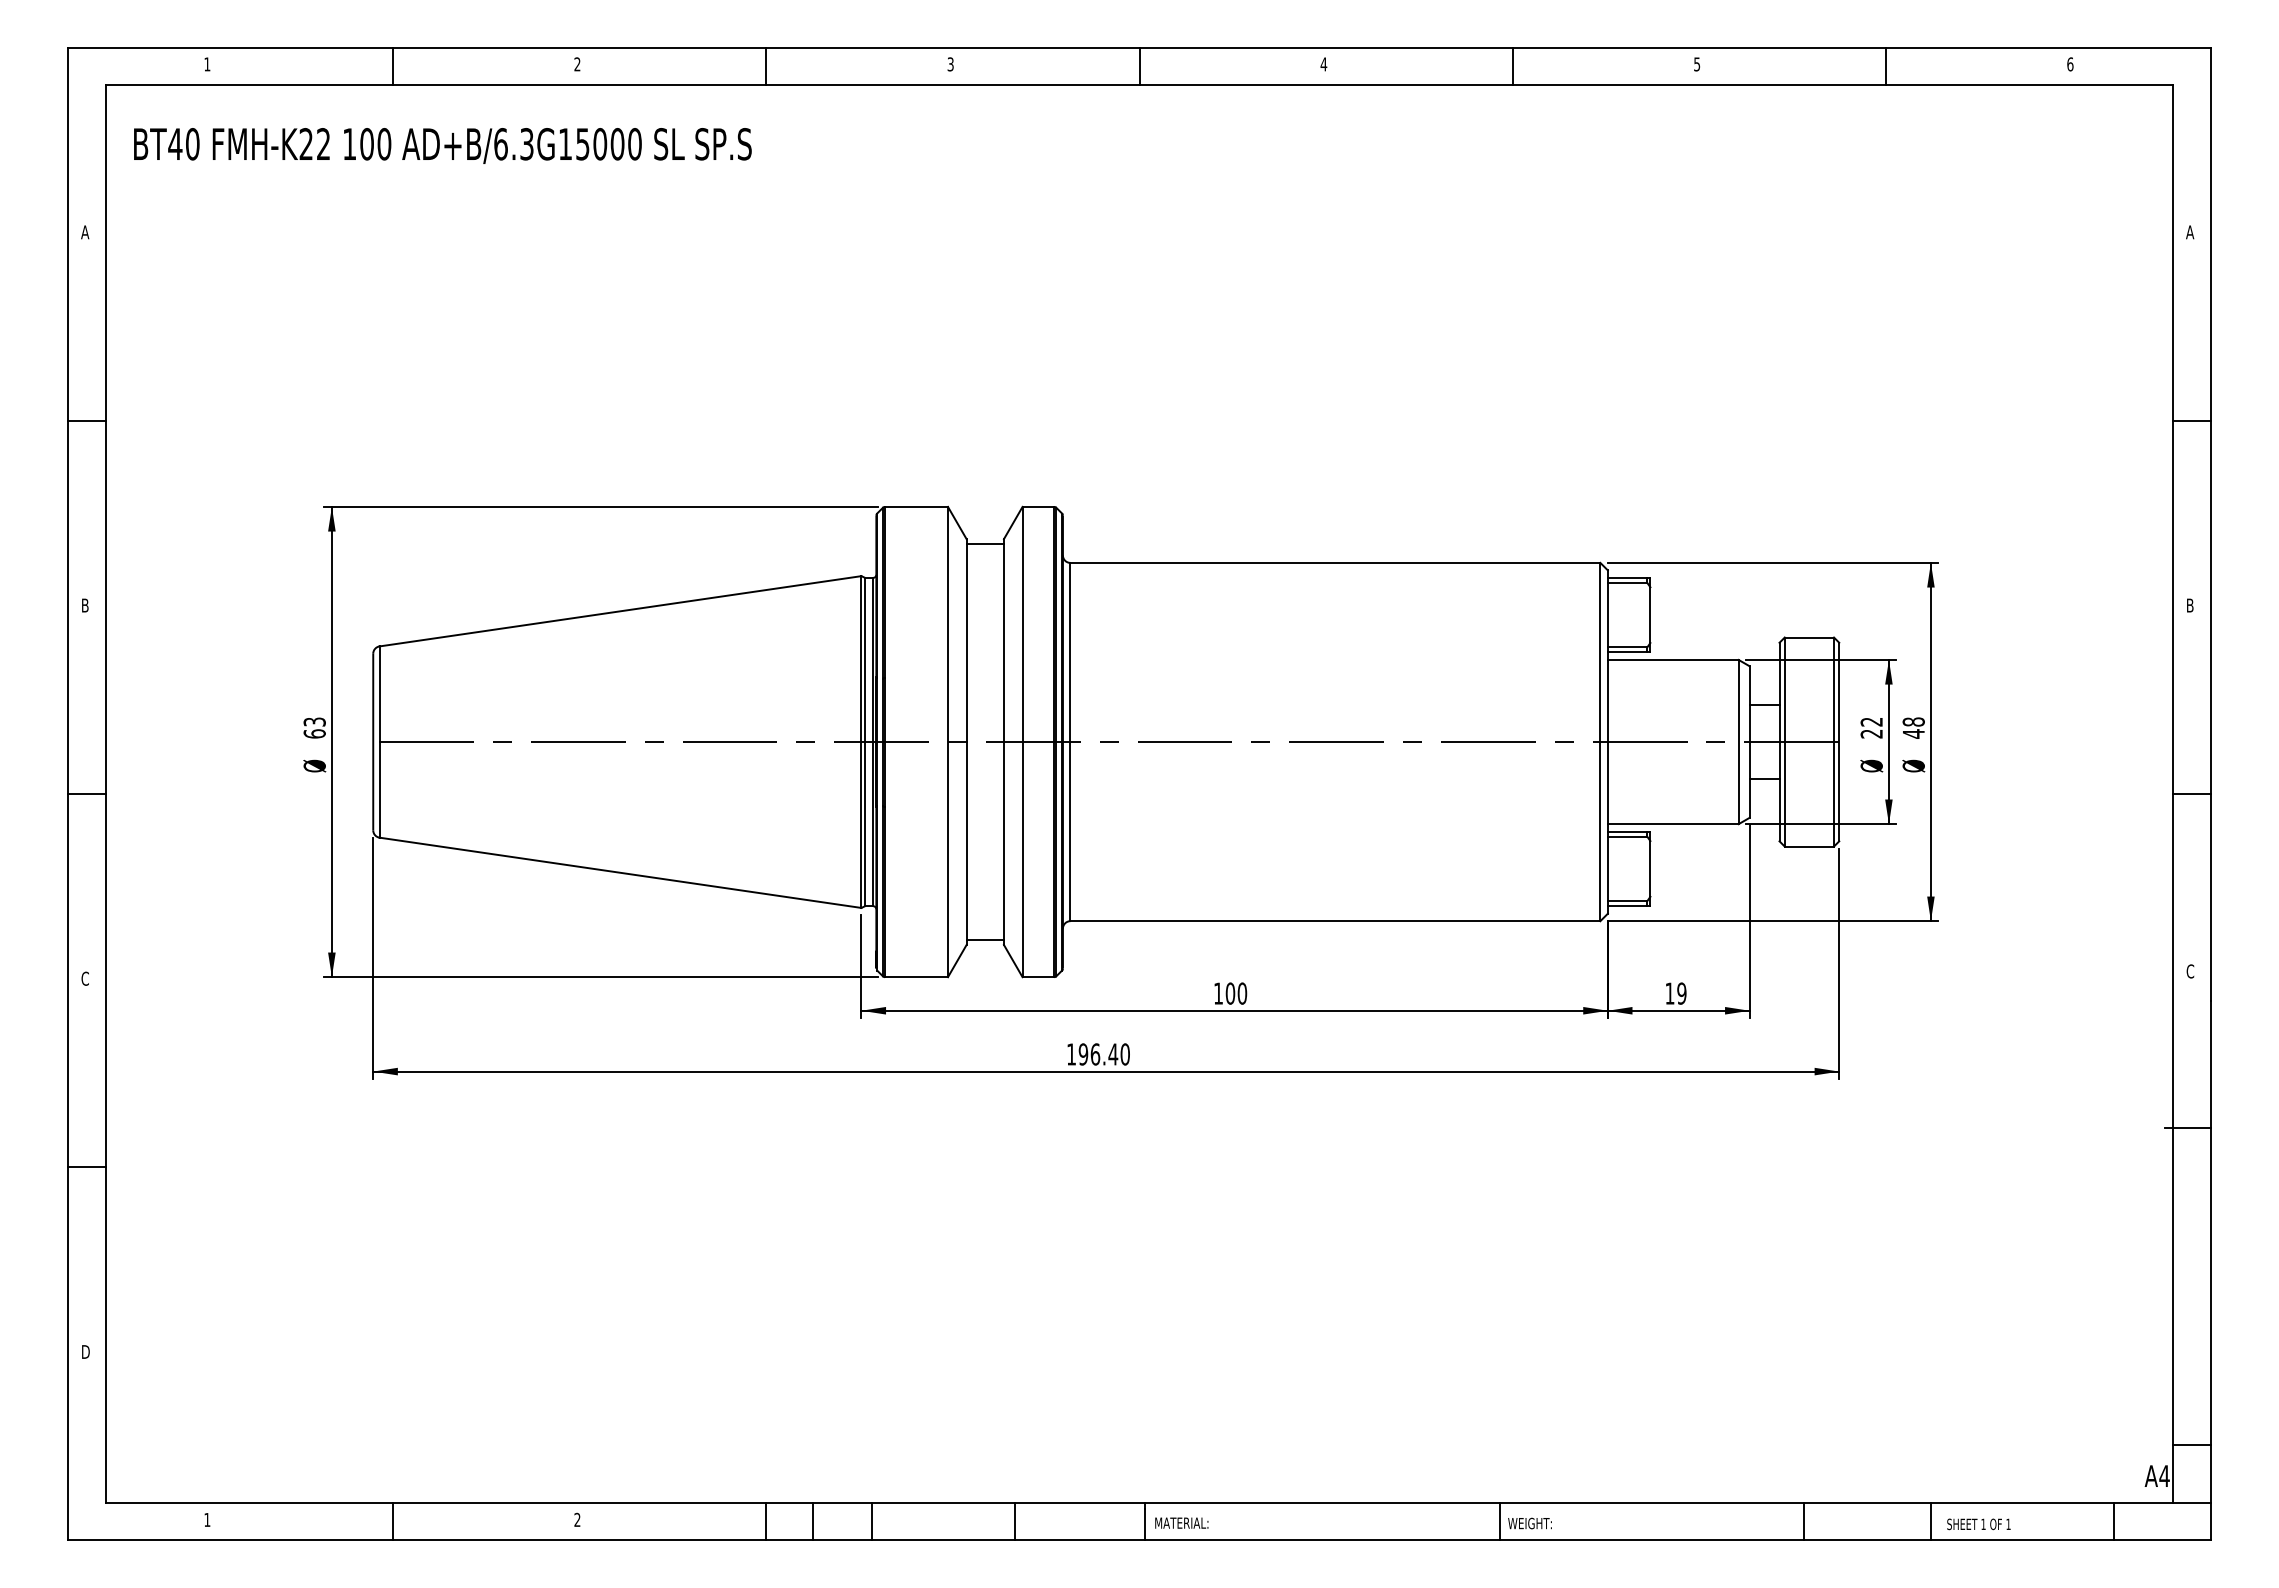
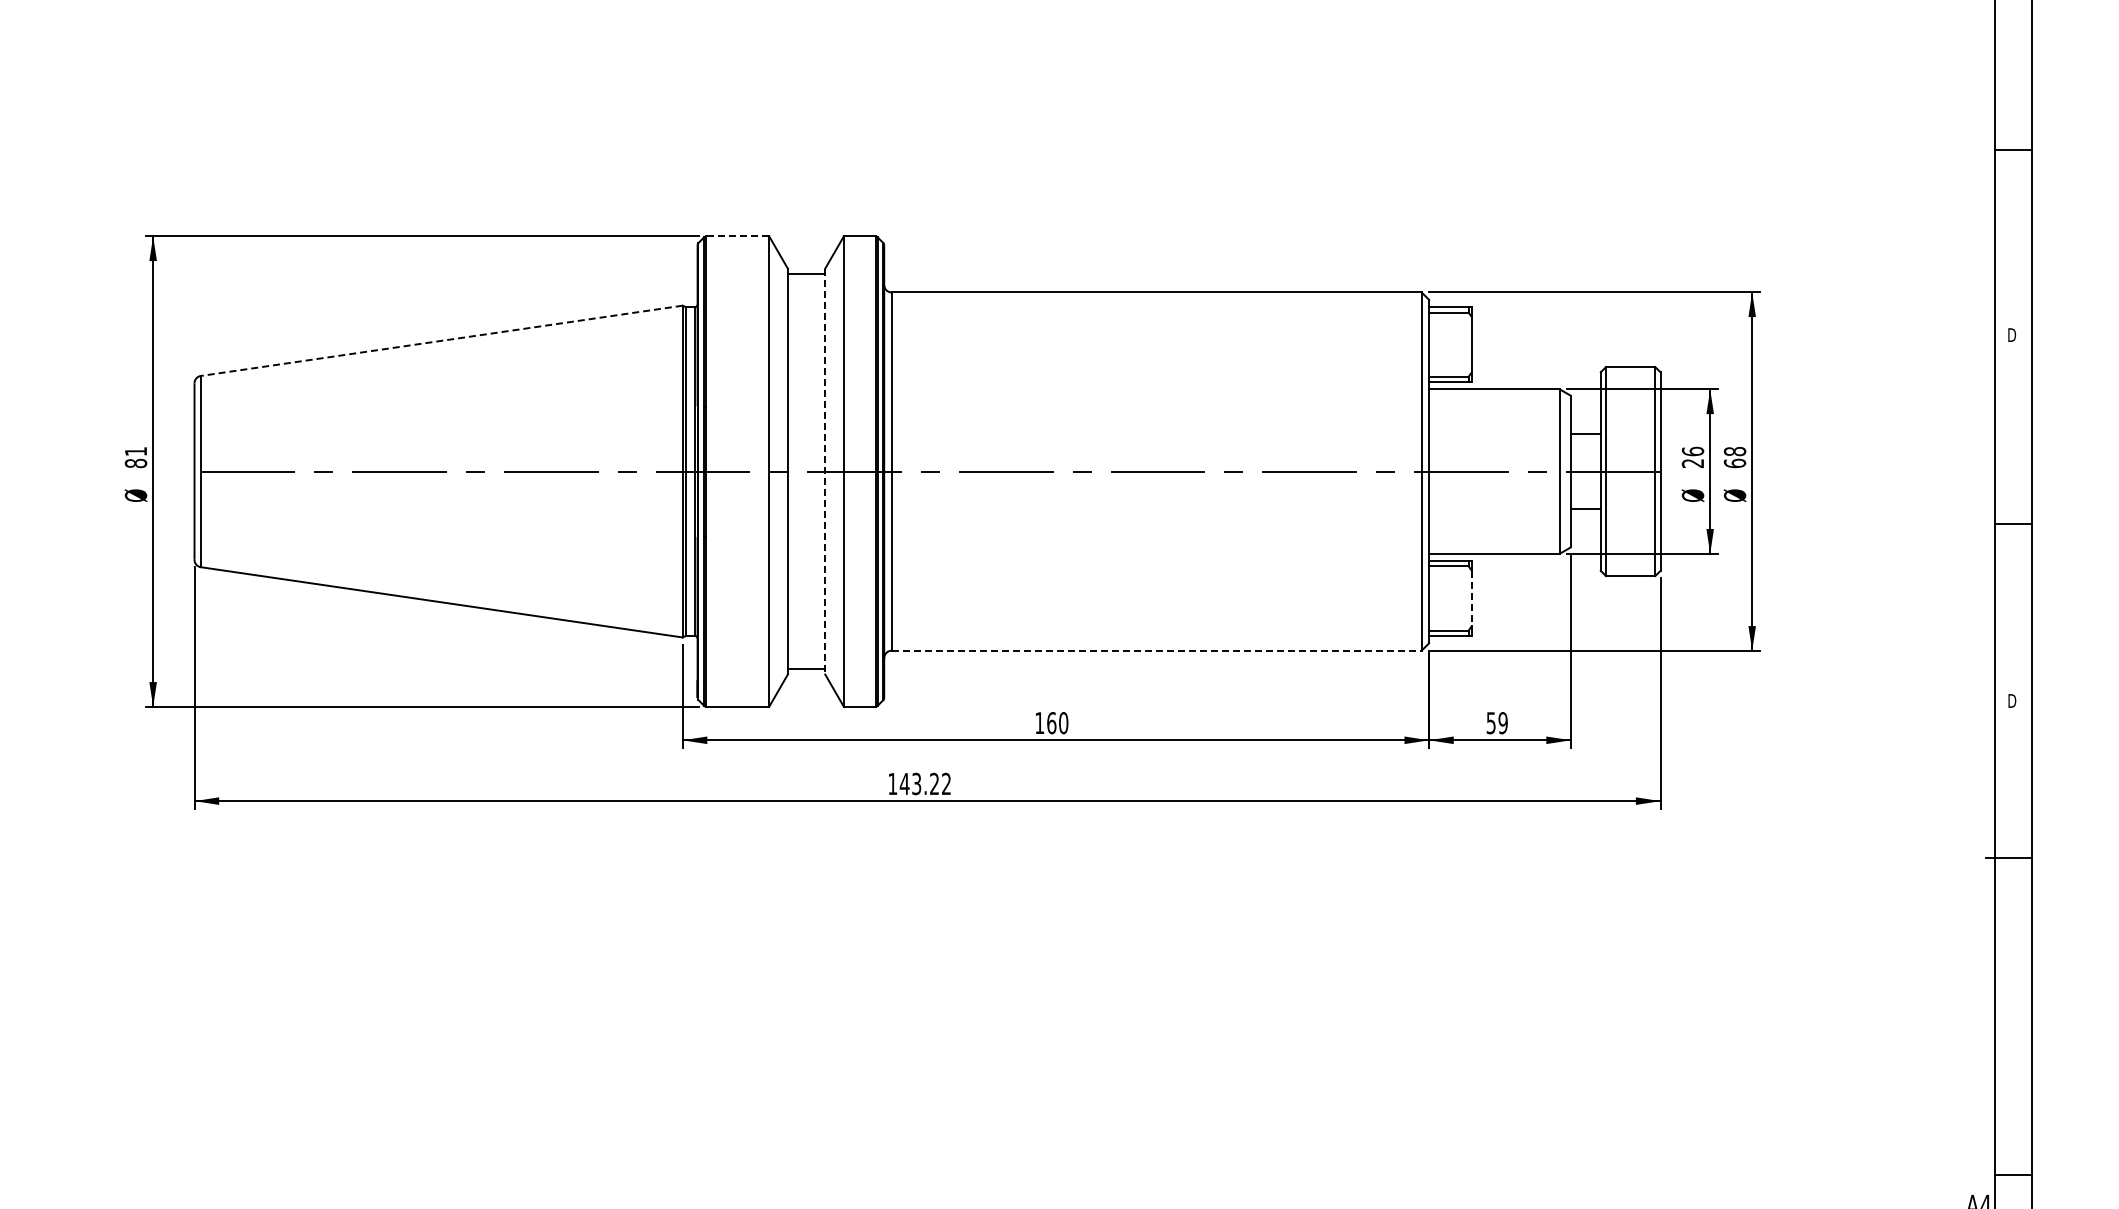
line: (916, 506) -> (737, 236), solid -> dashed
text: (2191, 605) -> (2012, 335), B -> D
line: (620, 611) -> (441, 341), solid -> dashed
text: (1871, 721) -> (1692, 451), 22 -> 26
text: (314, 727) -> (135, 457), 63 -> 81
text: (1913, 733) -> (1734, 463), 48 -> 68
line: (1003, 742) -> (824, 472), solid -> dashed
line: (1650, 868) -> (1471, 598), solid -> dashed
line: (1335, 921) -> (1156, 651), solid -> dashed
text: (2190, 971) -> (2011, 701), C -> D
text: (1230, 993) -> (1051, 723), 100 -> 160
text: (1669, 993) -> (1490, 723), 19 -> 59
text: (1103, 1054) -> (924, 784), 196.40 -> 143.22

